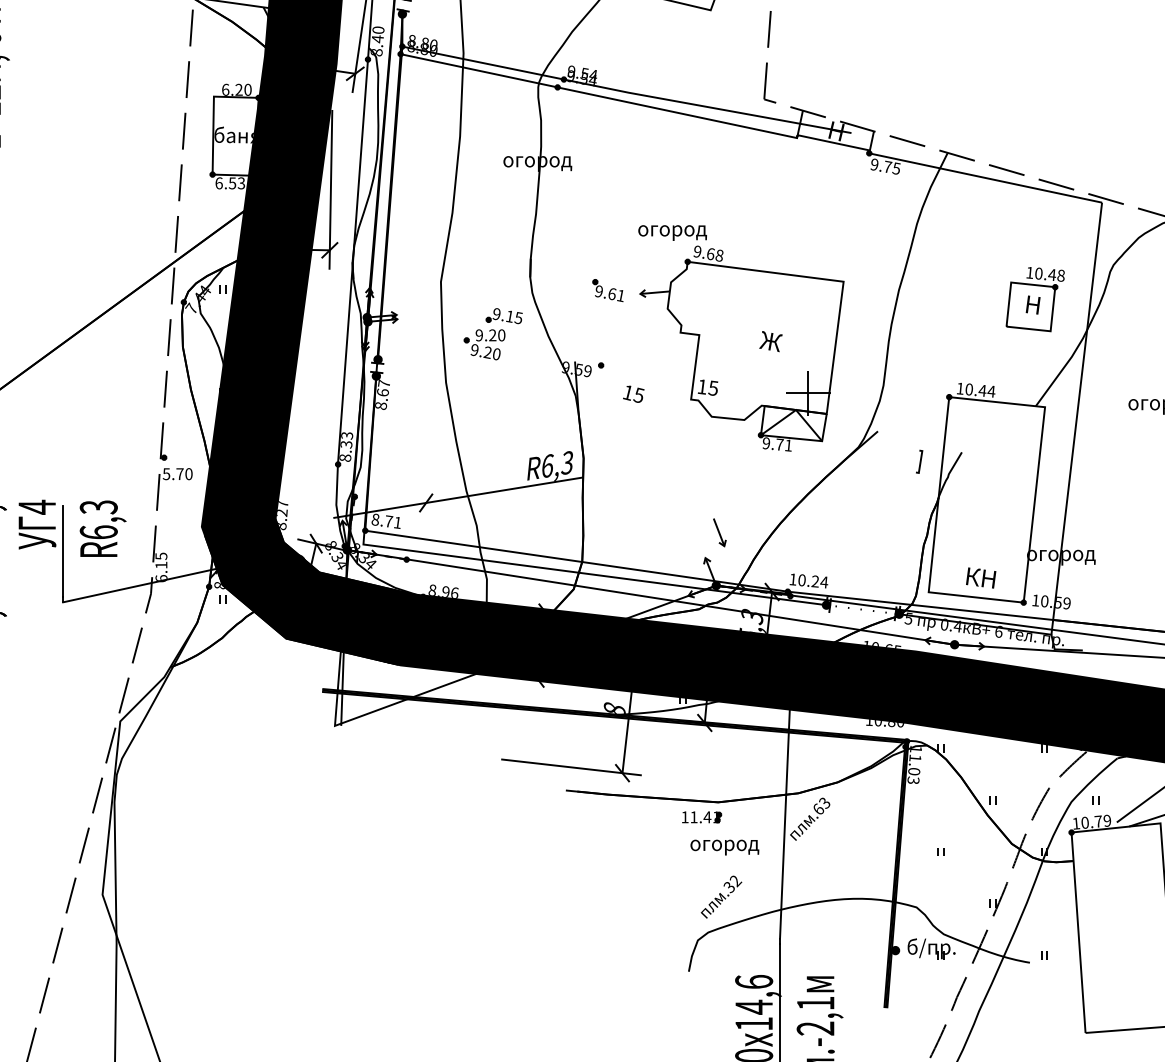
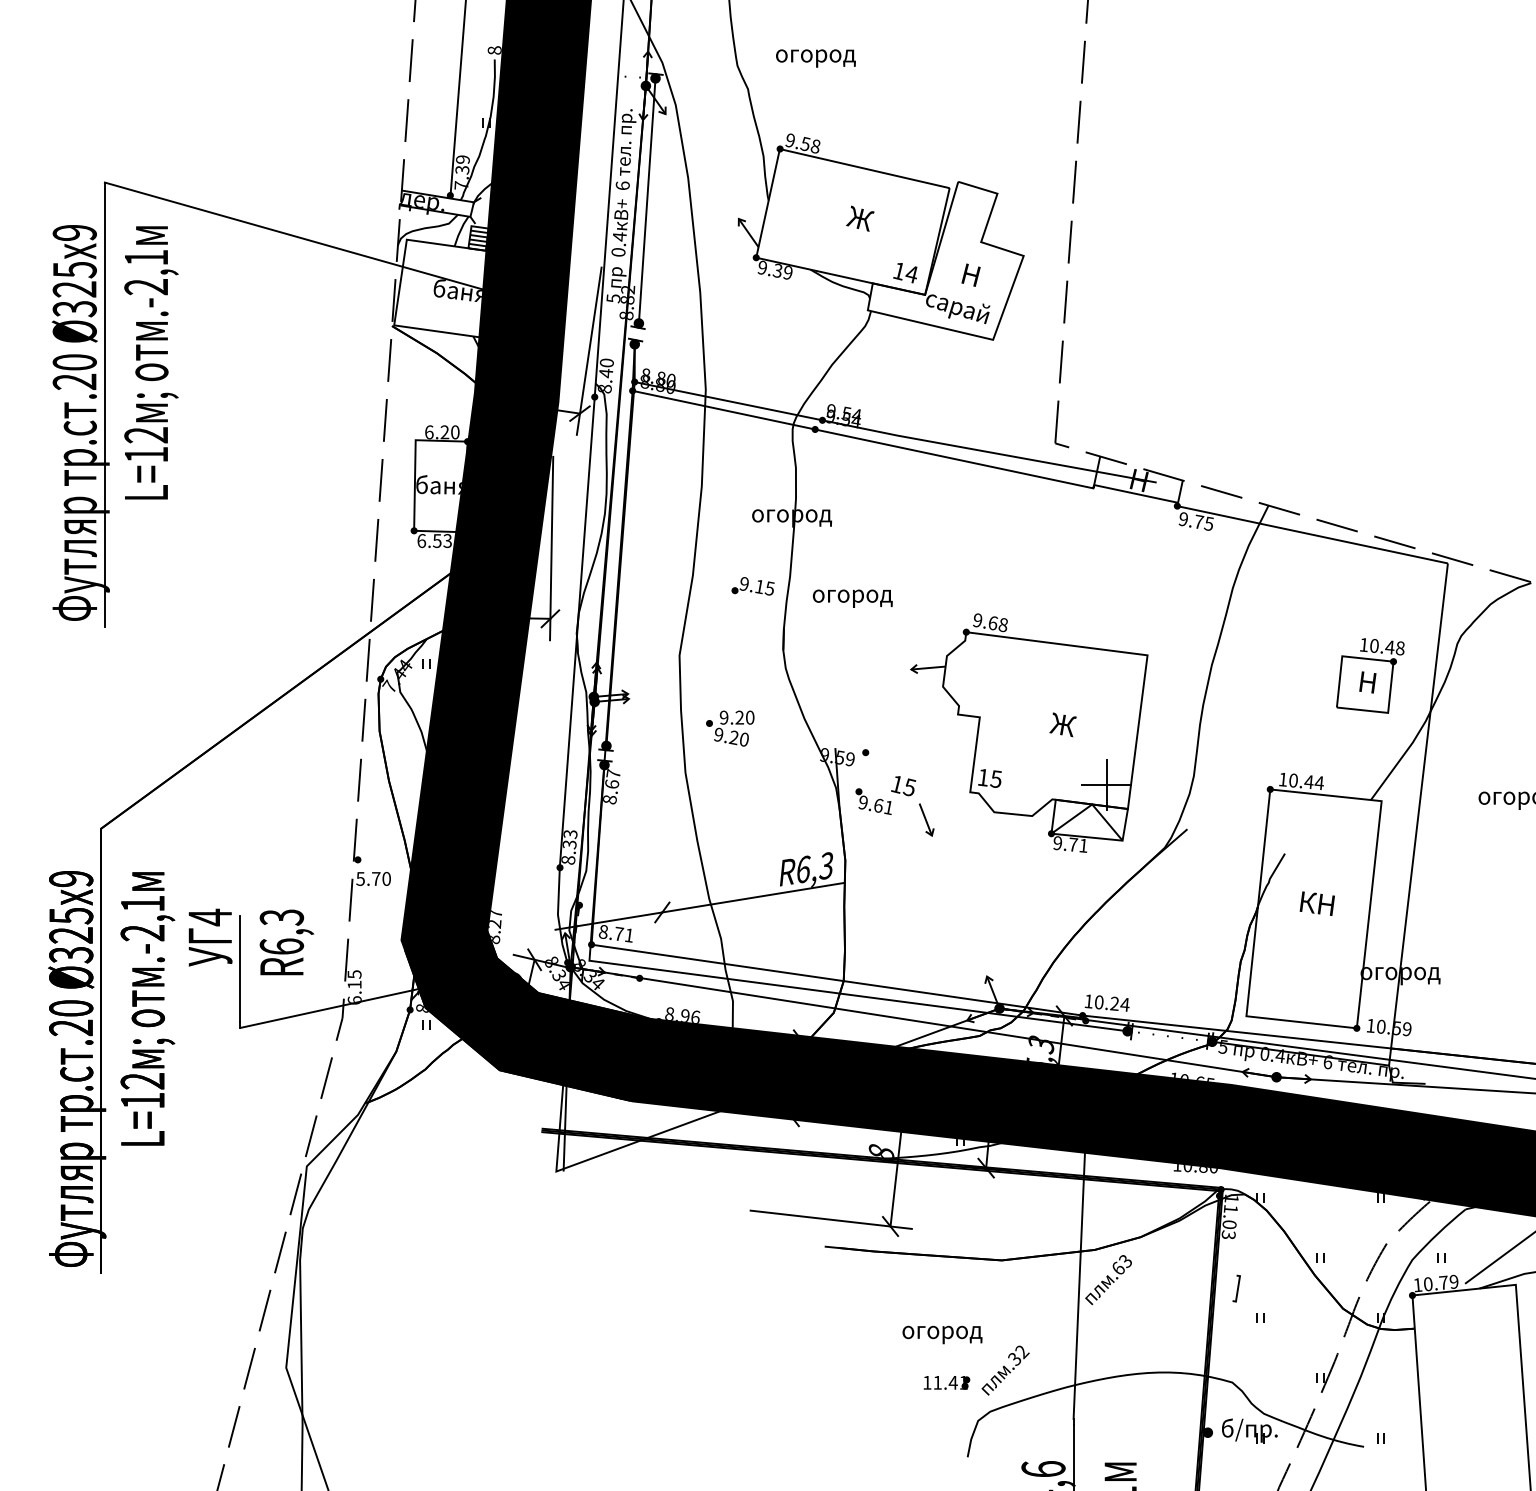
text: (672, 232) -> (852, 598), moved
part: (607, 290) -> (873, 801), moved
part: (503, 316) -> (752, 586), moved
part: (919, 461) -> (1236, 1288), moved
part: (719, 532) -> (926, 819), moved
text: (980, 577) -> (1316, 903), moved
part: (701, 817) -> (946, 1382), moved
text: (724, 847) -> (942, 1334), moved

